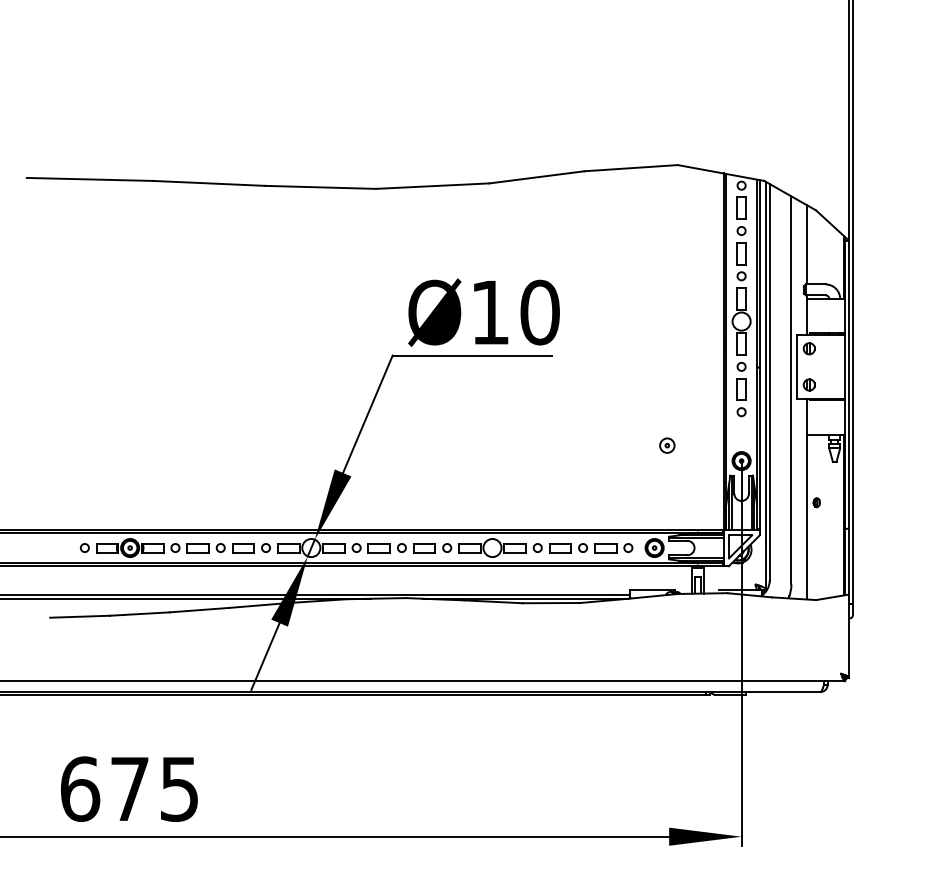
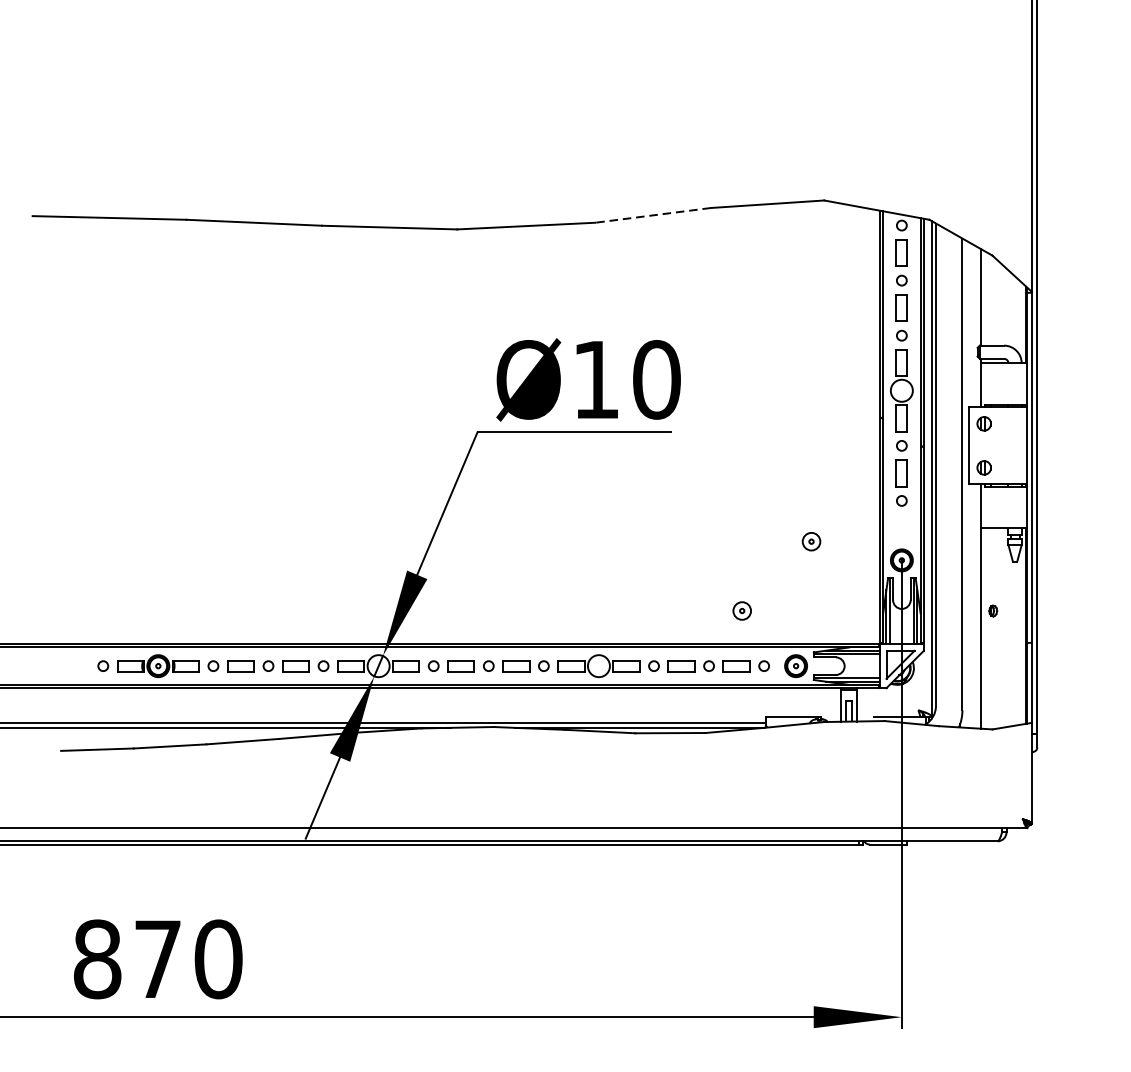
line: (537, 177) -> (653, 215), solid -> dashed
part: (610, 502) -> (742, 610), added
text: (129, 788) -> (157, 958), 675 -> 870

